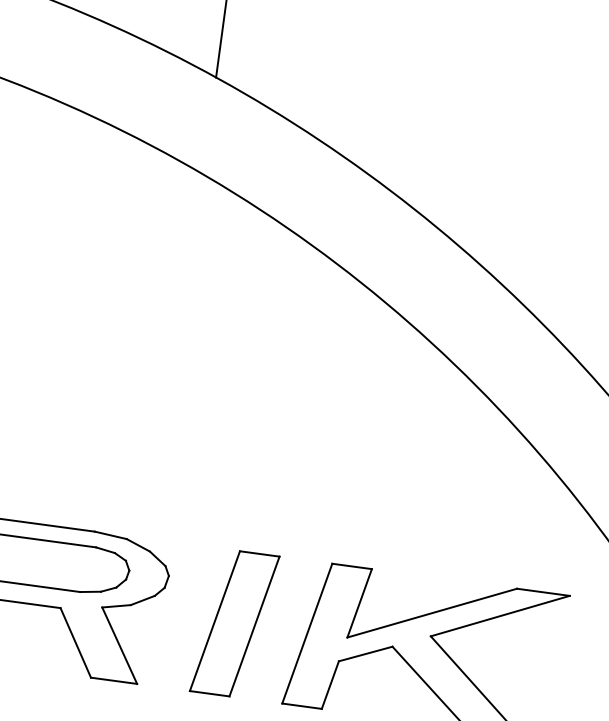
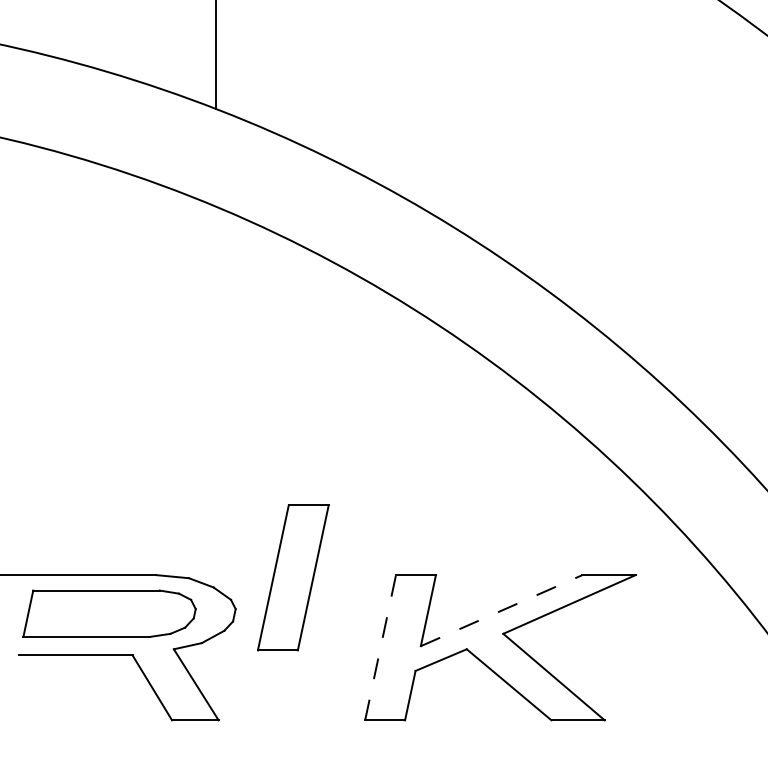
line: (433, 613) -> (502, 610), solid -> dashed
part: (234, 623) -> (293, 577), moved
line: (307, 633) -> (380, 647), solid -> dashed

